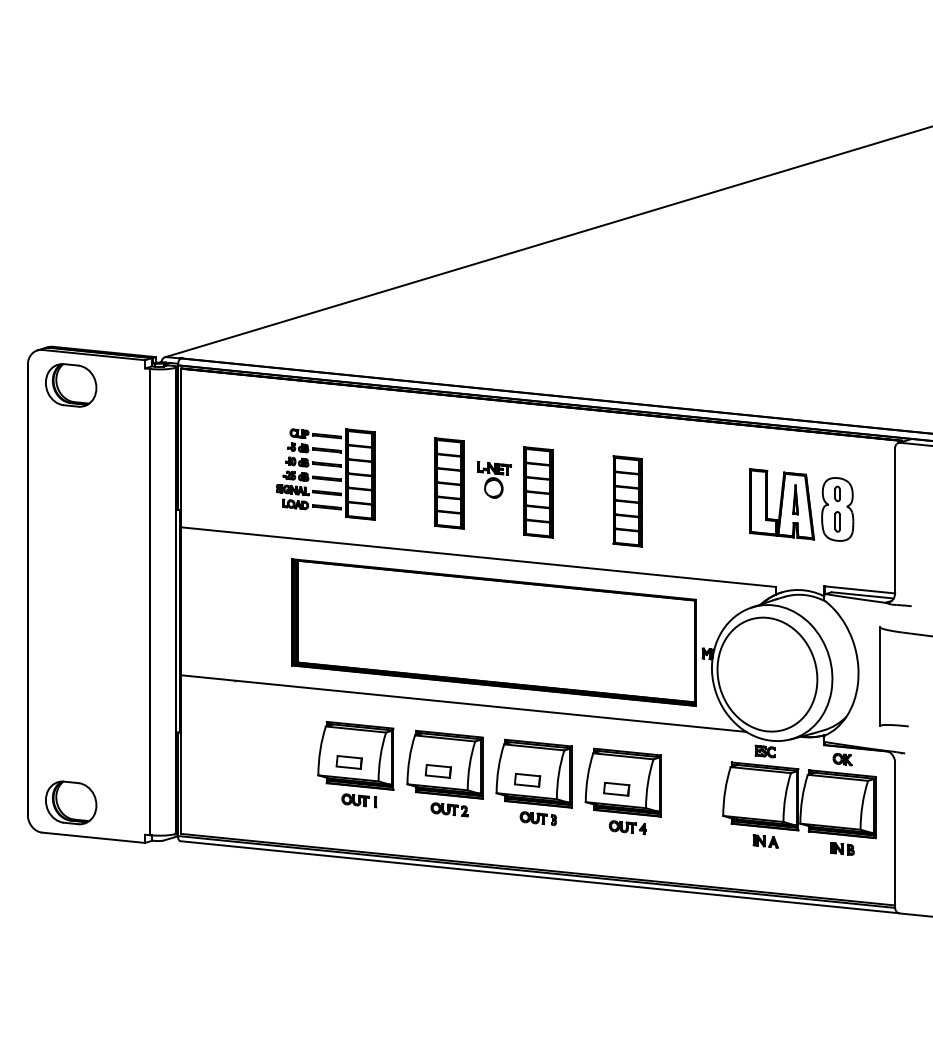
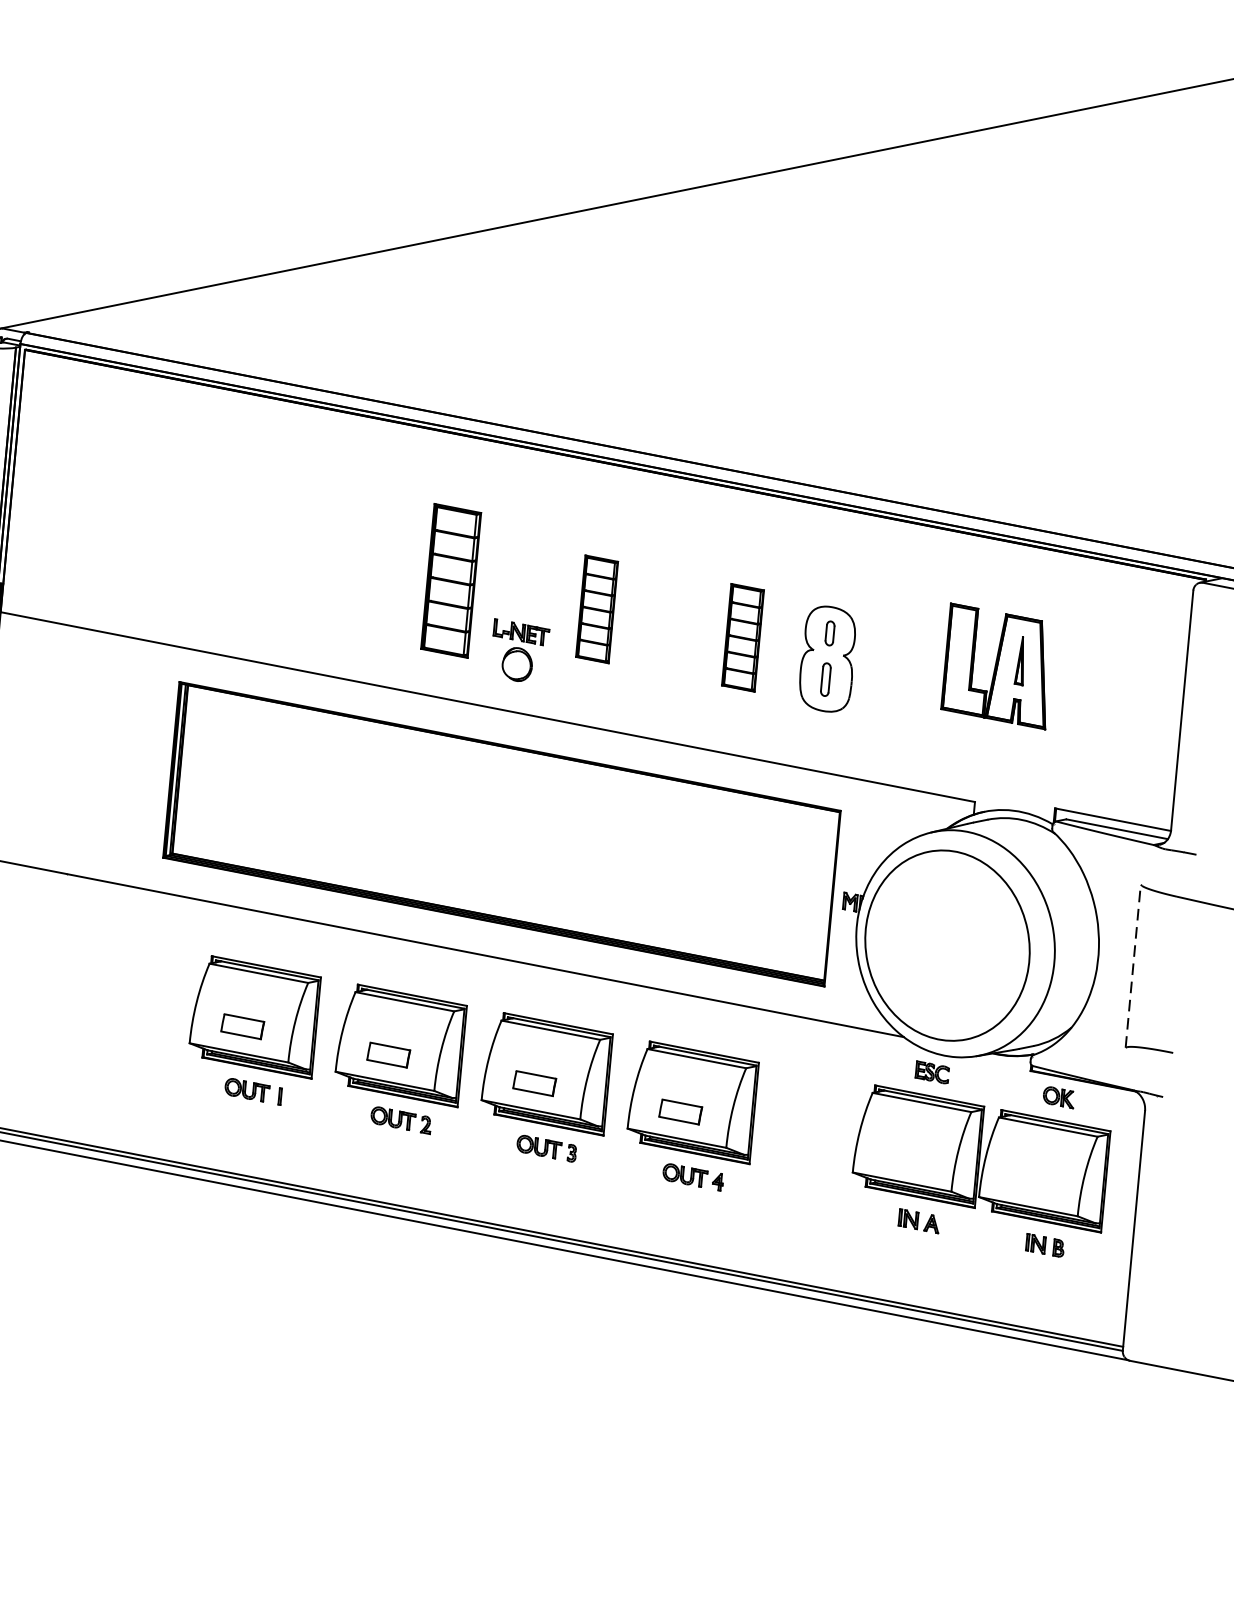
part: (325, 474) -> (247, 547), removed
part: (494, 479) -> (519, 650), moved
part: (538, 492) -> (596, 609), size x0.7
part: (627, 501) -> (742, 637), size x0.7
part: (837, 509) -> (827, 659), moved
line: (879, 676) -> (1132, 965), solid -> dashed

